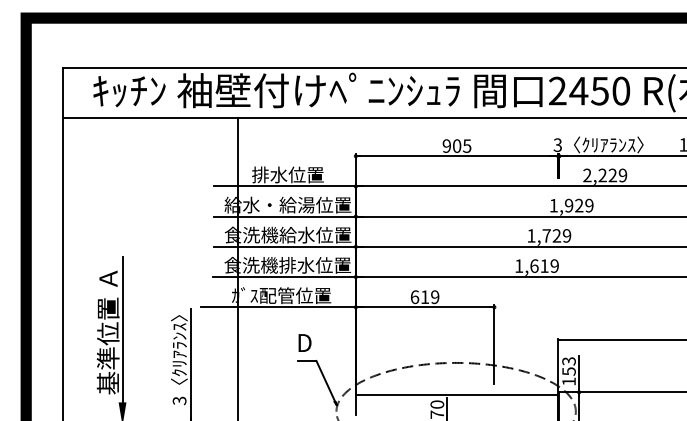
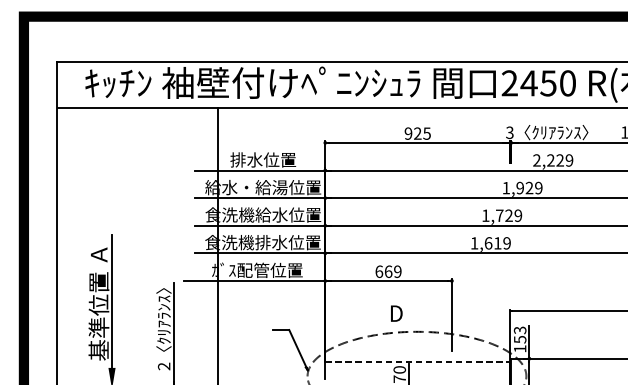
text: (456, 145) -> (417, 133), 905 -> 925
text: (425, 297) -> (388, 272), 619 -> 669
text: (304, 342) -> (396, 313), moved
line: (457, 395) -> (418, 361), solid -> dashed
text: (179, 400) -> (164, 366), 3 -> 2

